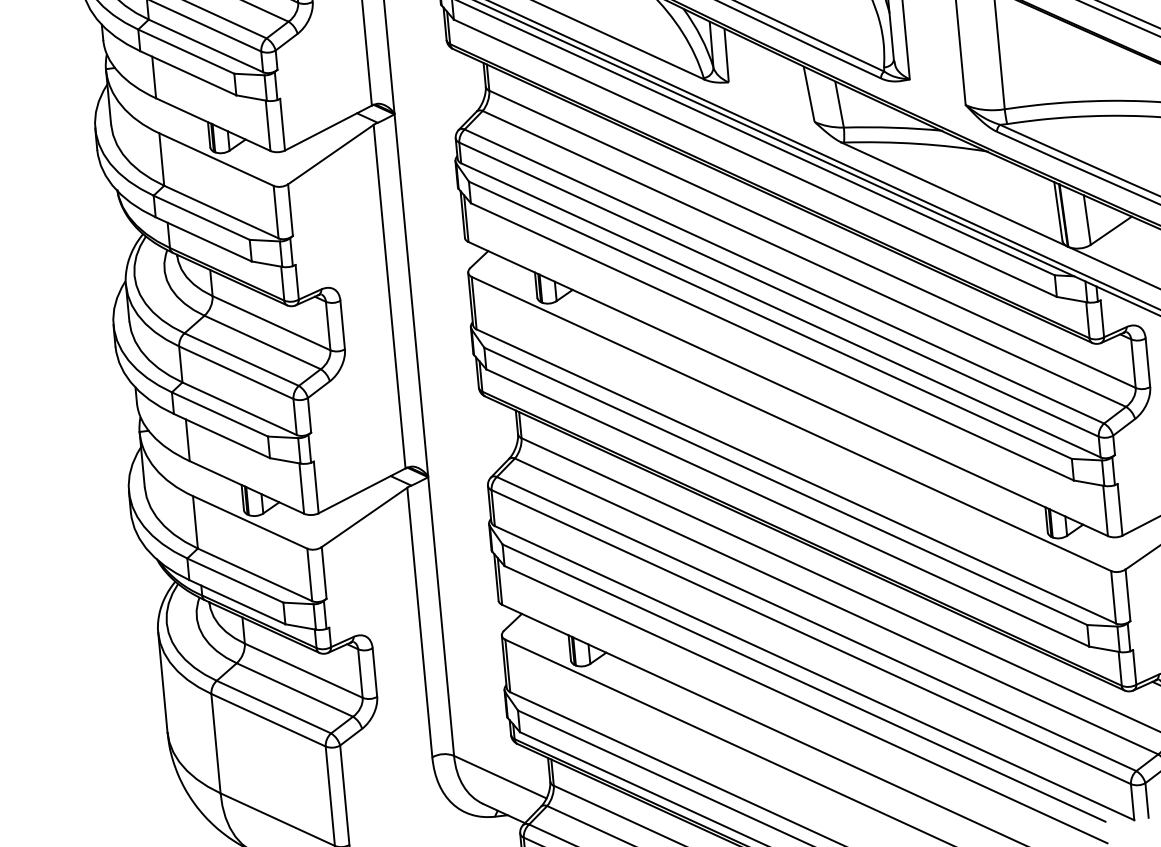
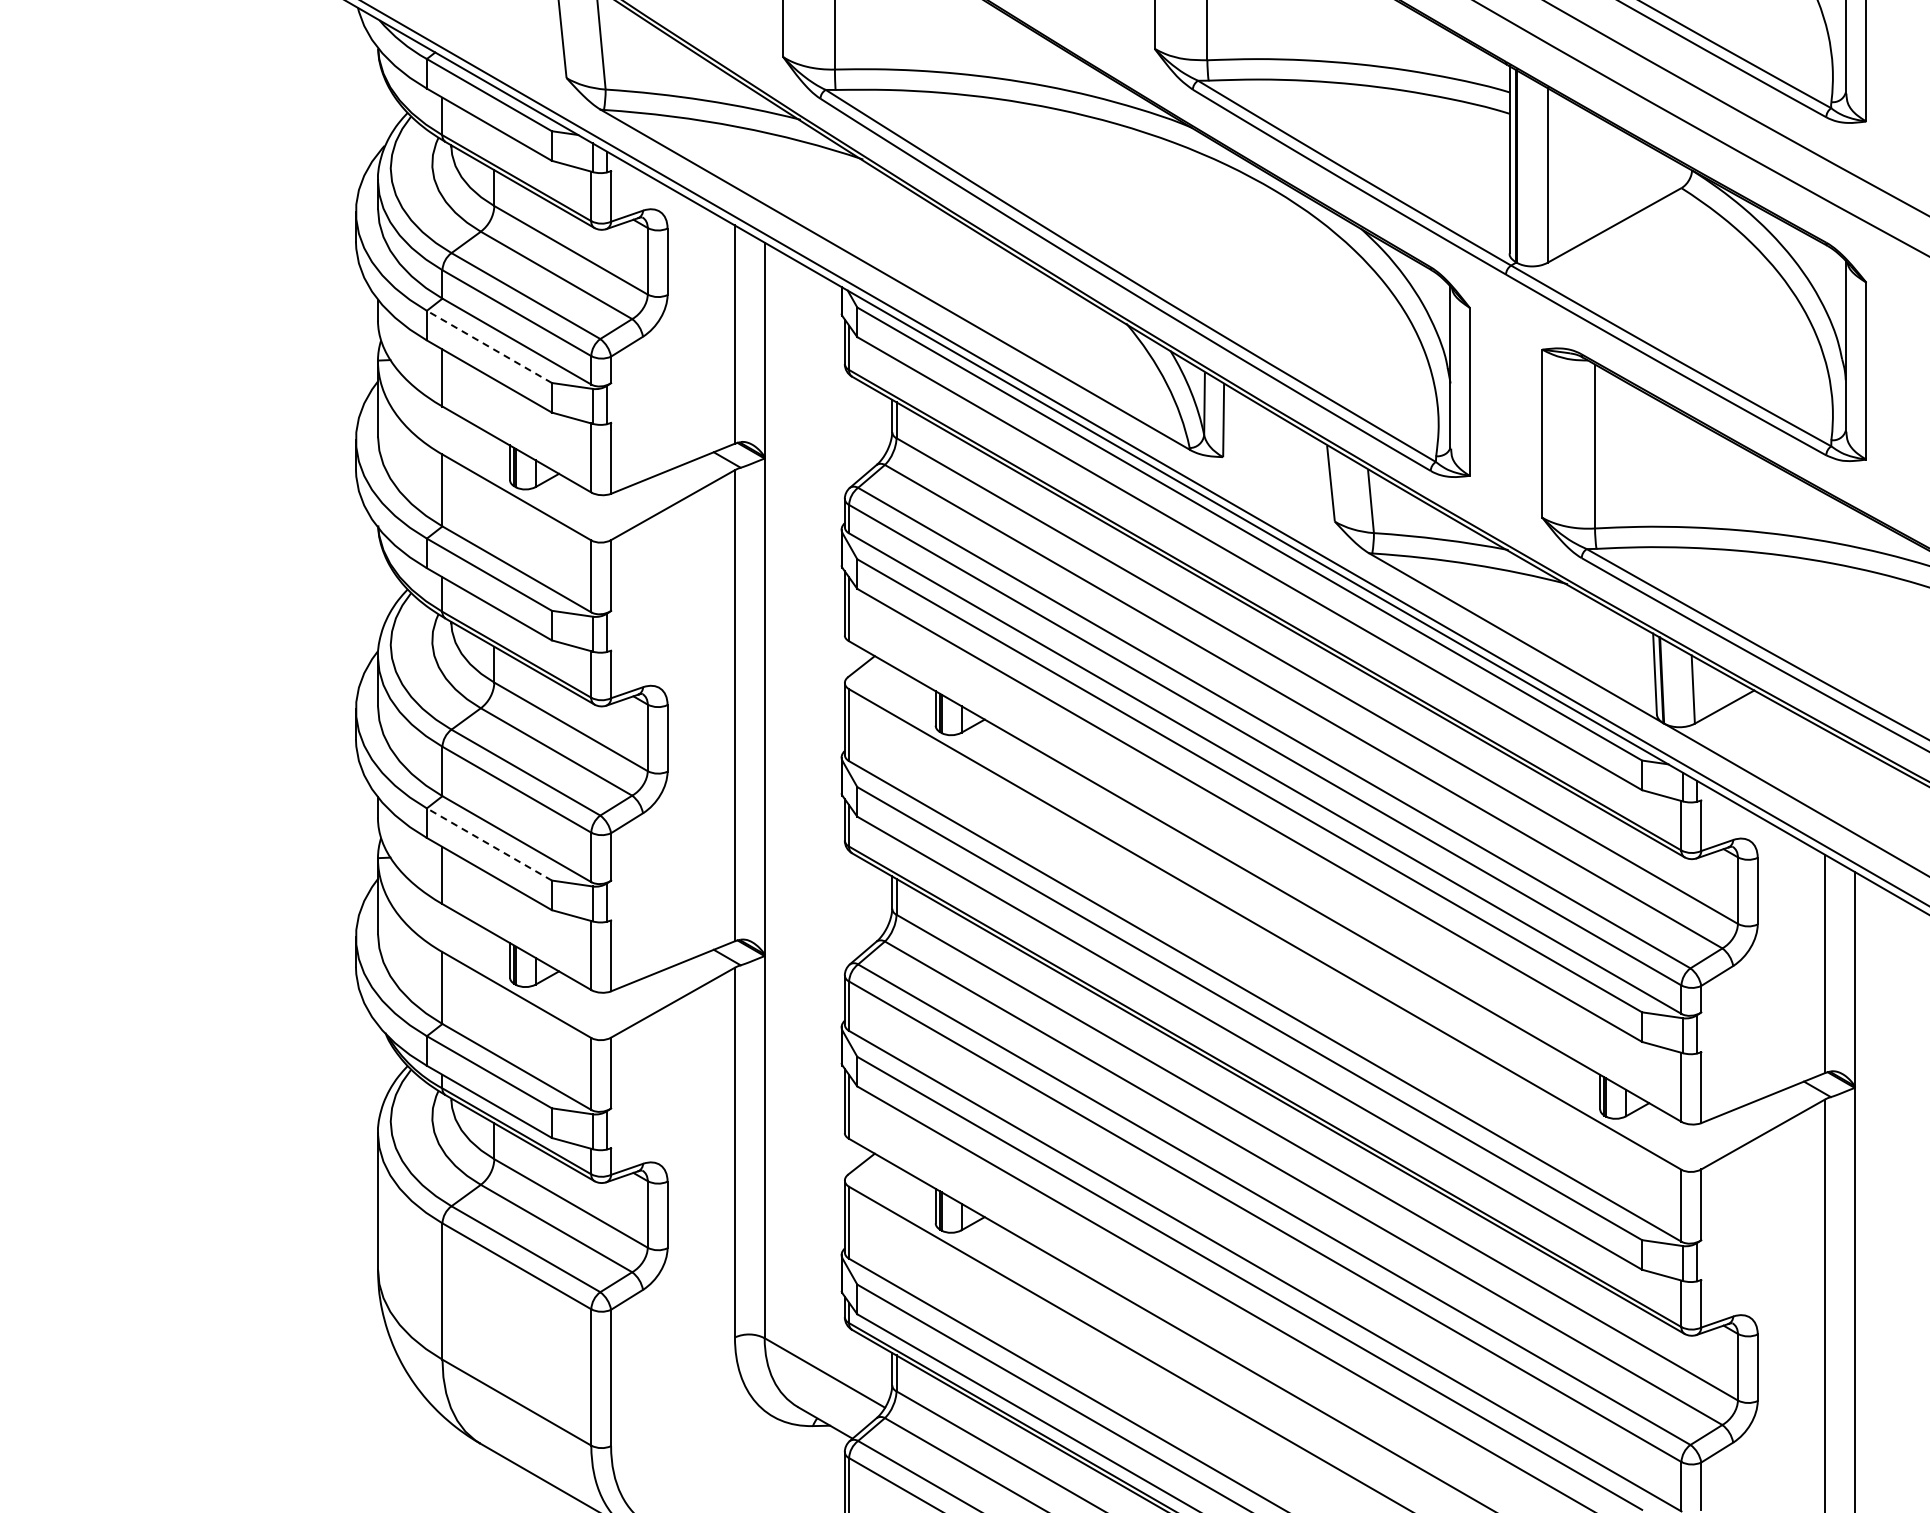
line: (186, 51) -> (489, 346), solid -> dashed
line: (220, 414) -> (489, 844), solid -> dashed

